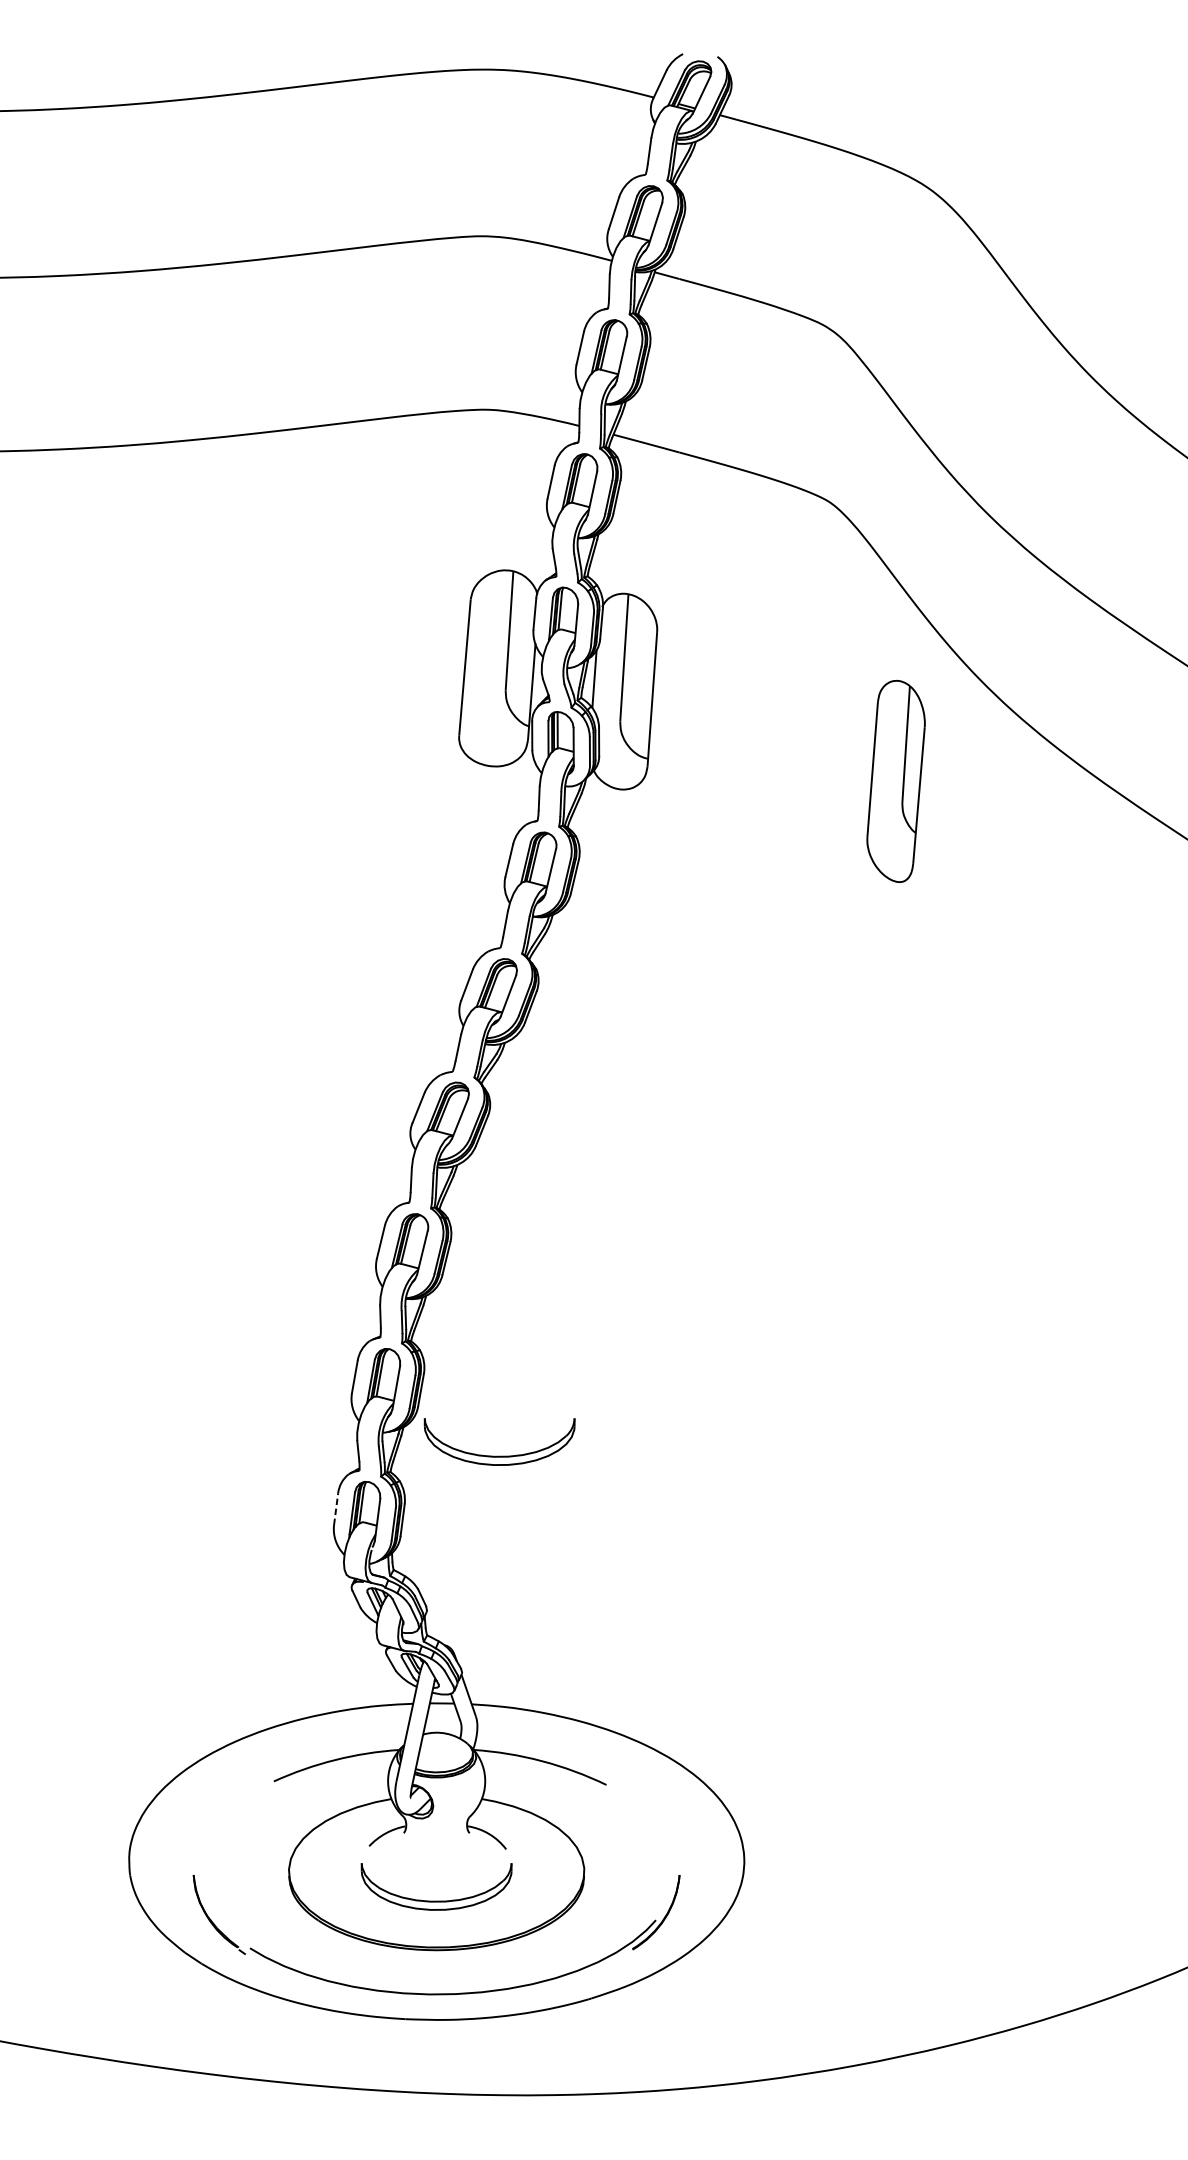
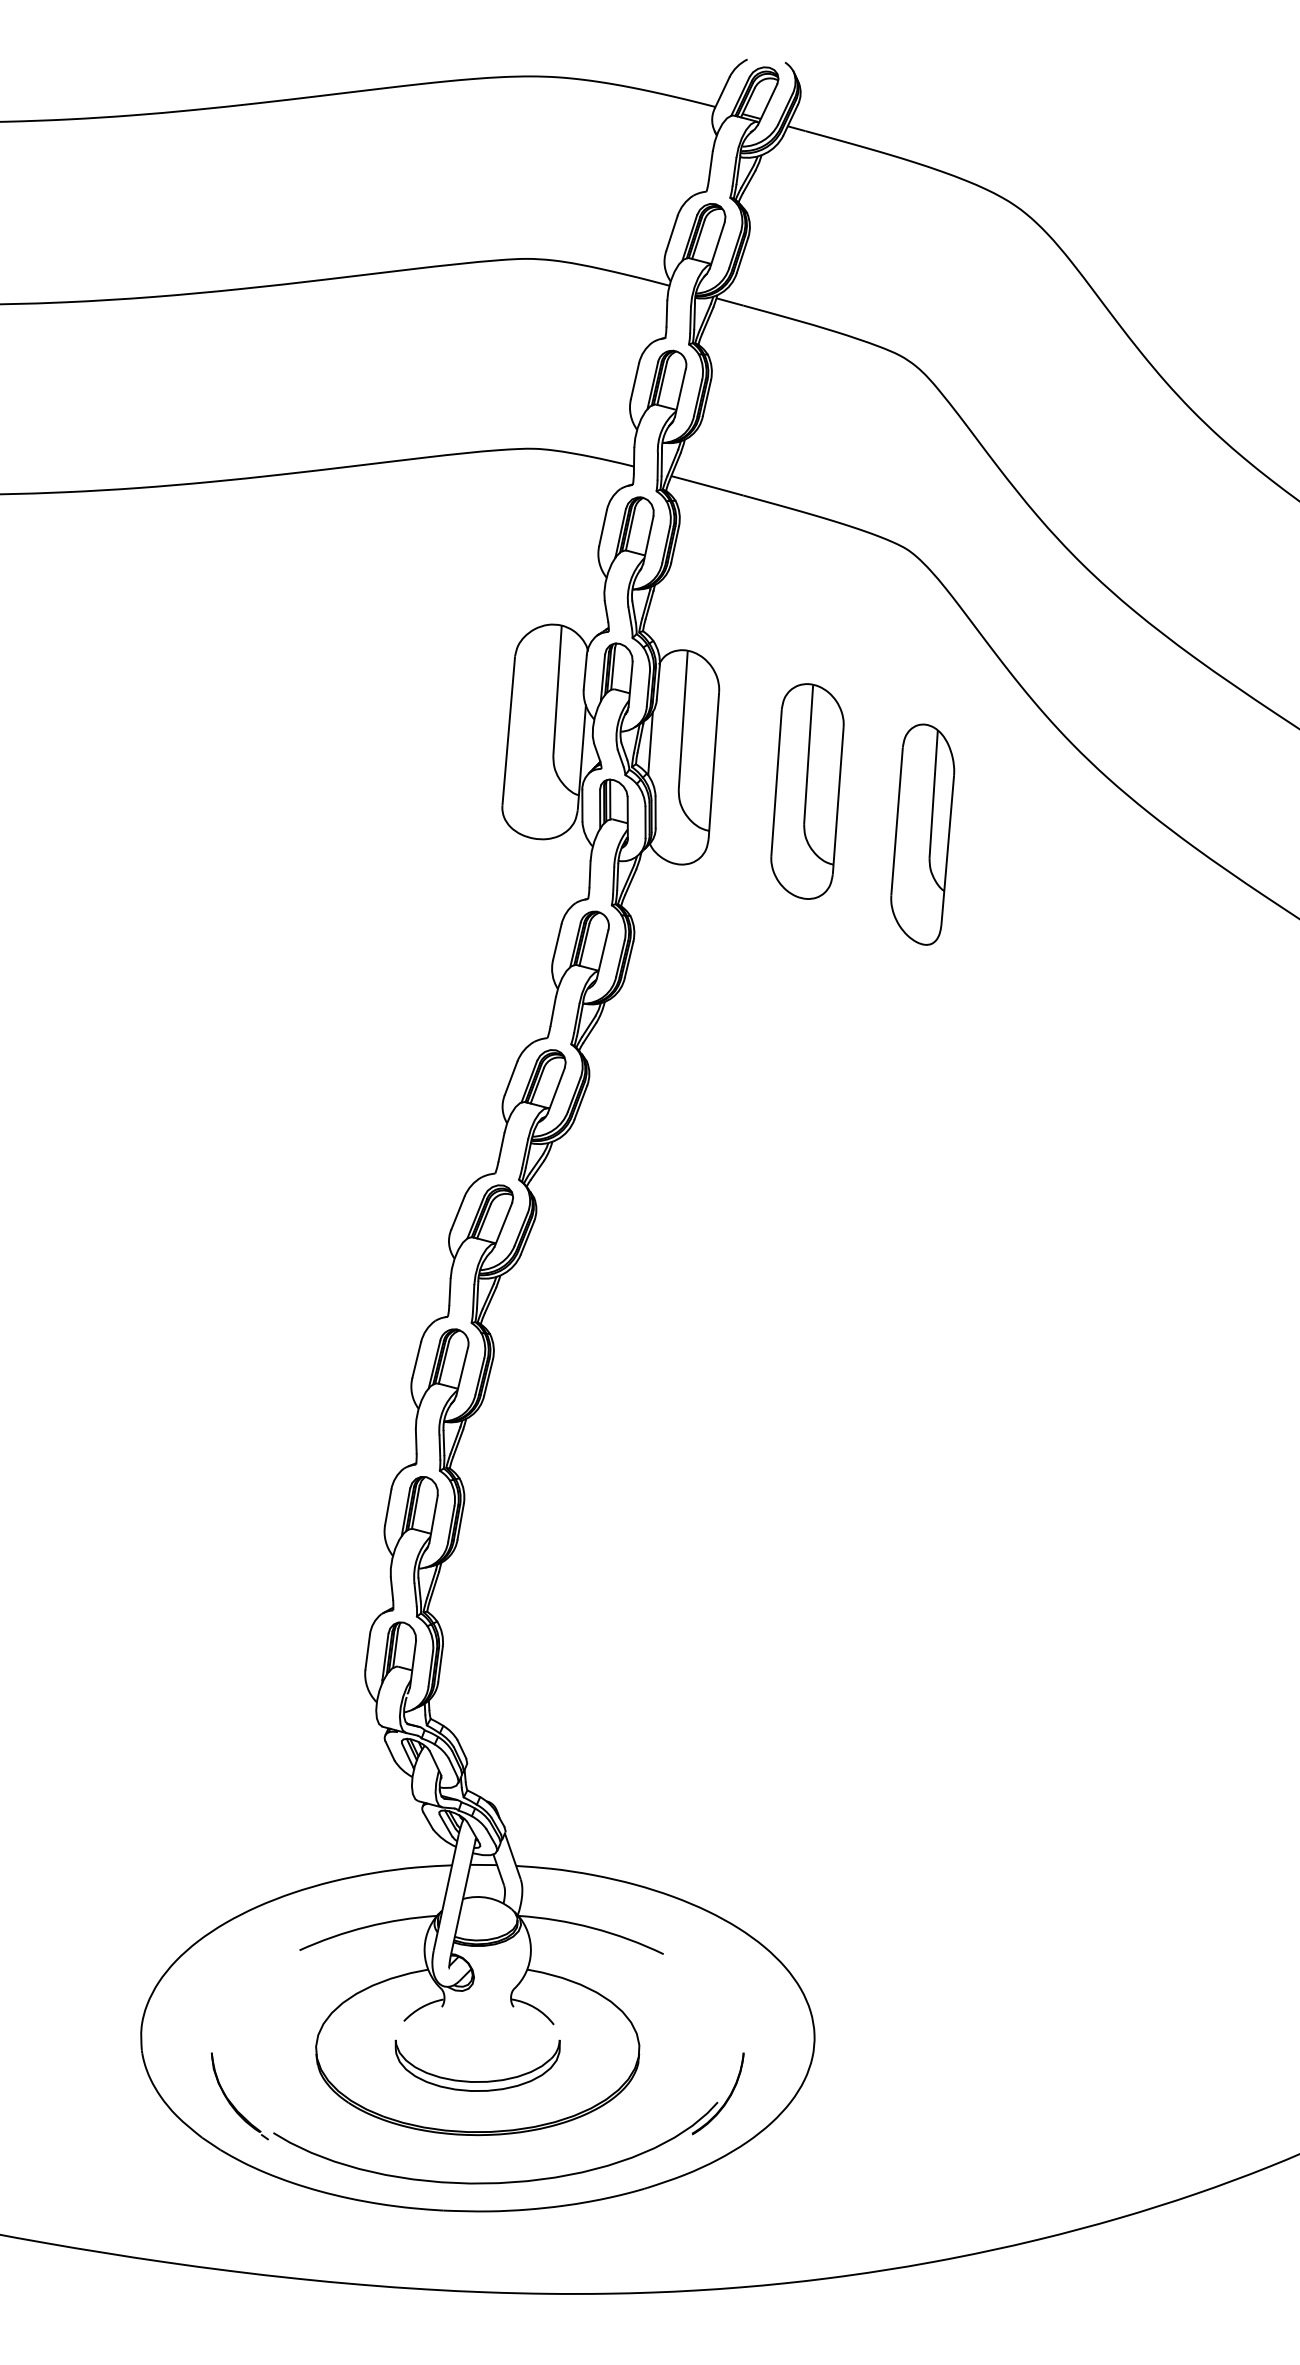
part: (737, 722) -> (807, 791), added
part: (895, 781) -> (922, 834), moved
part: (499, 1456) -> (546, 1594), removed
line: (335, 1509) -> (367, 1652), dashed -> solid

